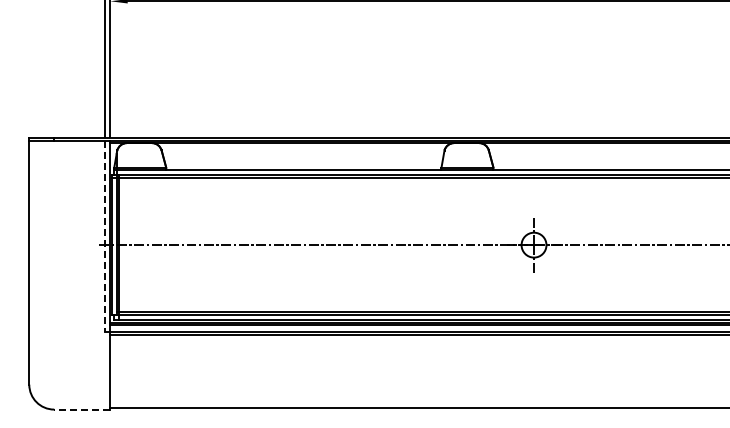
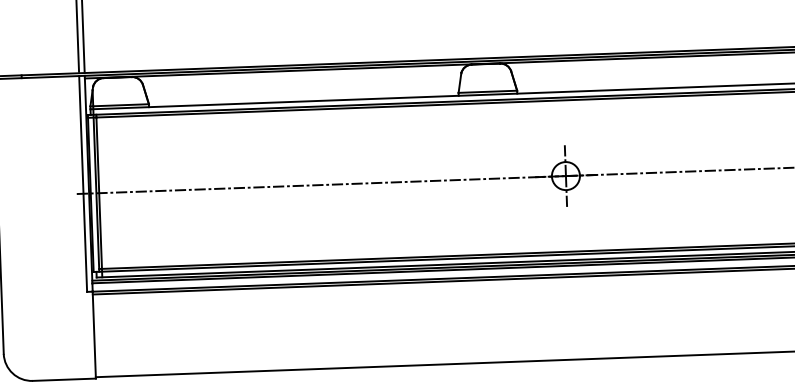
line: (105, 236) -> (83, 184), dashed -> solid
line: (81, 409) -> (63, 379), dashed -> solid

